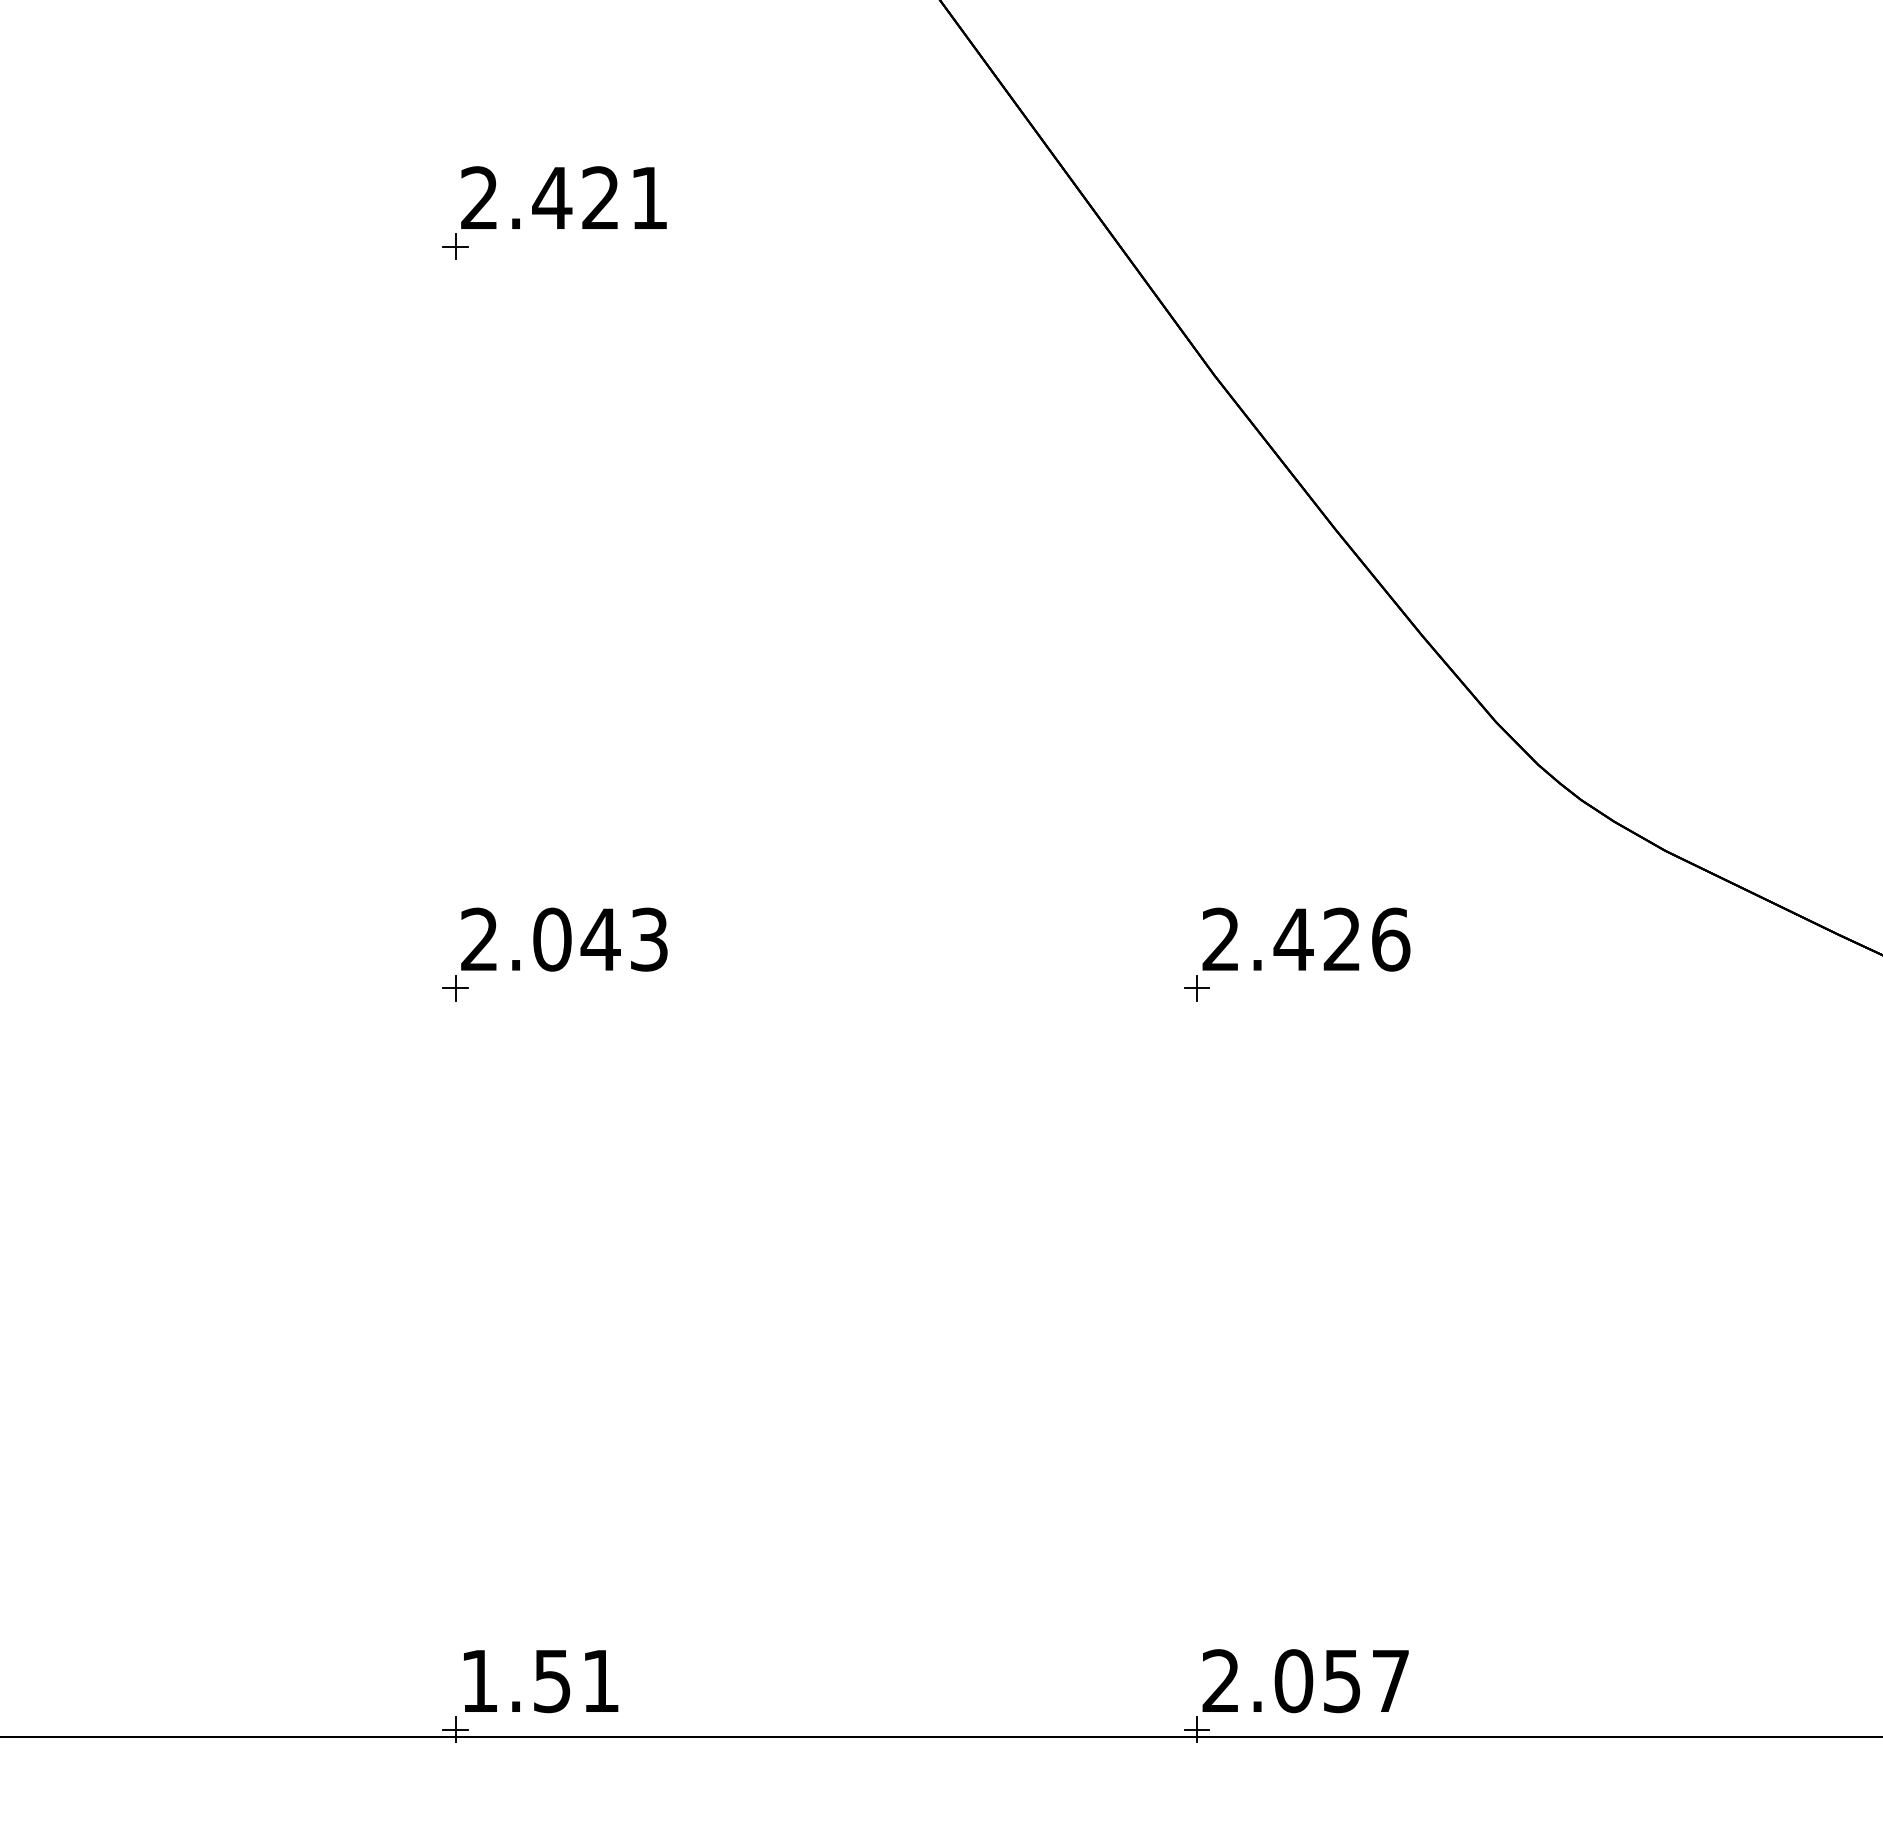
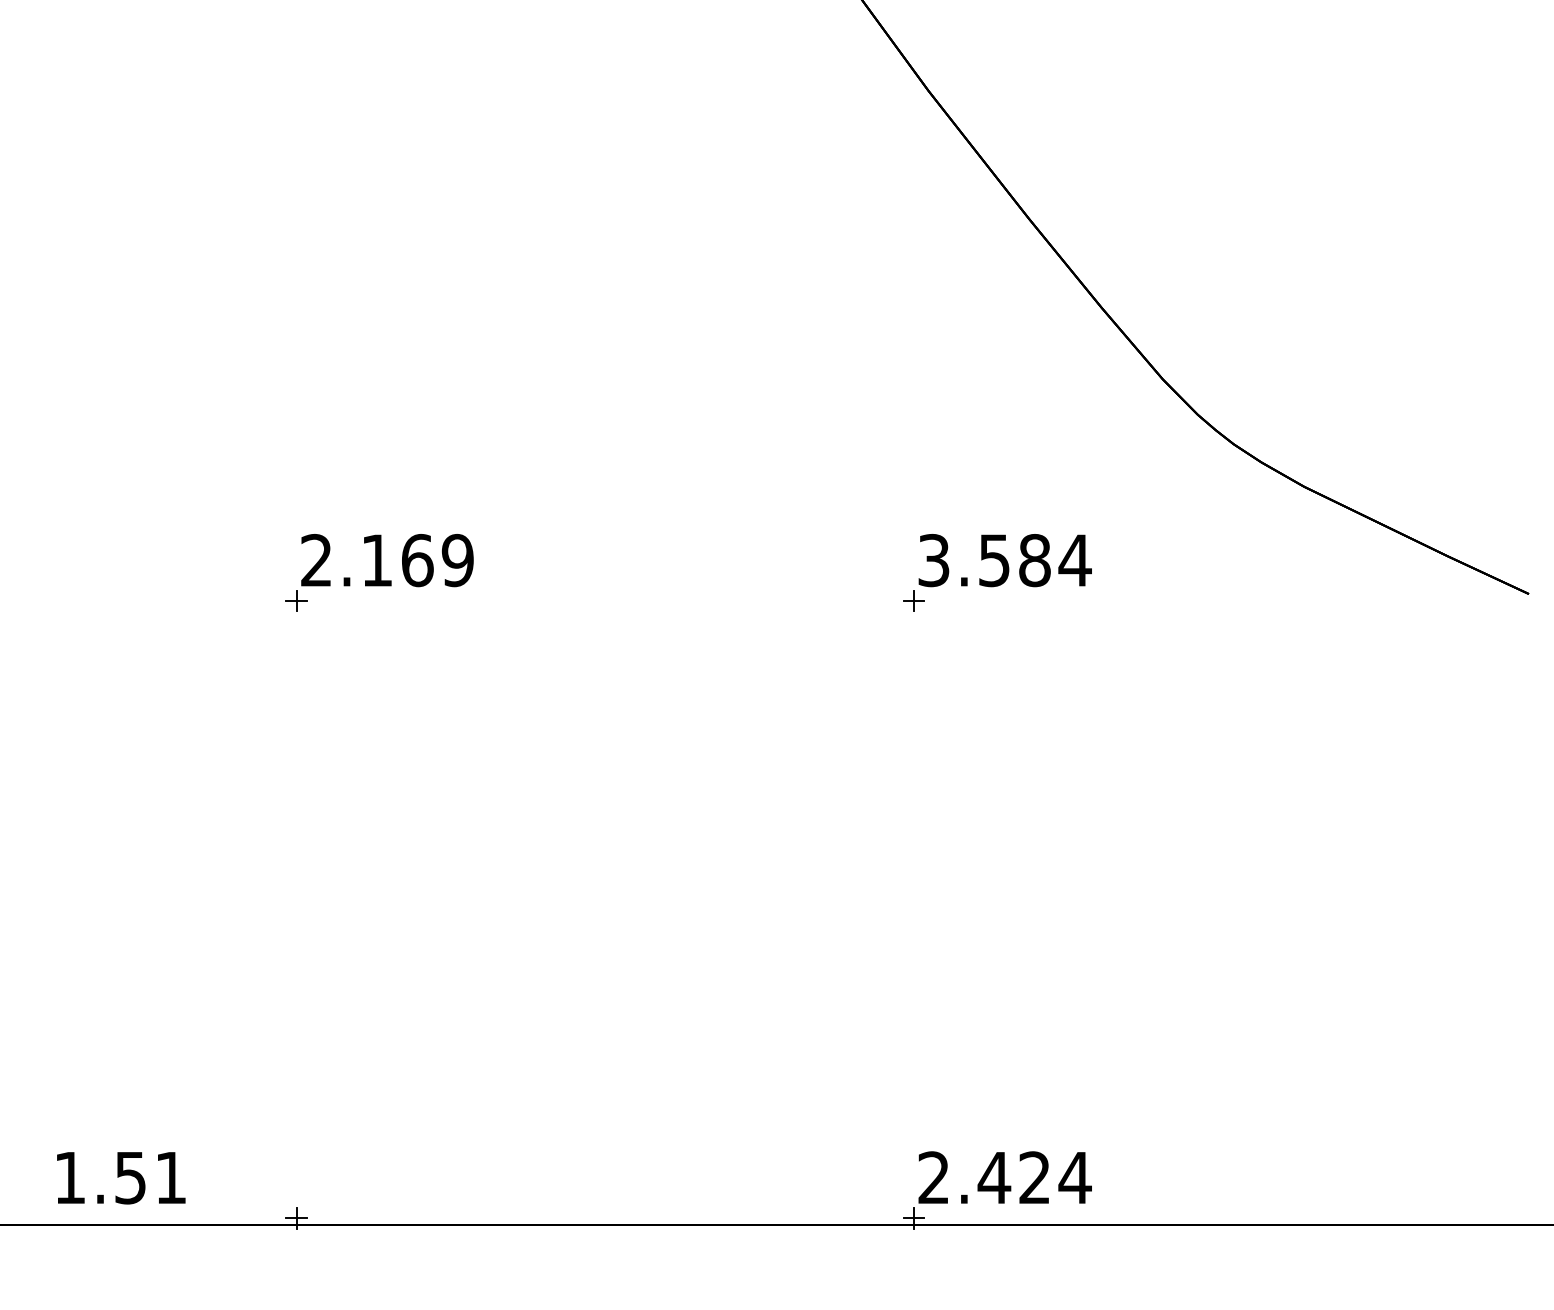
text: (600, 939) -> (417, 560), 2.043 -> 2.169
text: (1306, 939) -> (1005, 560), 2.426 -> 3.584
text: (541, 1681) -> (121, 1178), moved
text: (1341, 1681) -> (1034, 1178), 2.057 -> 2.424

